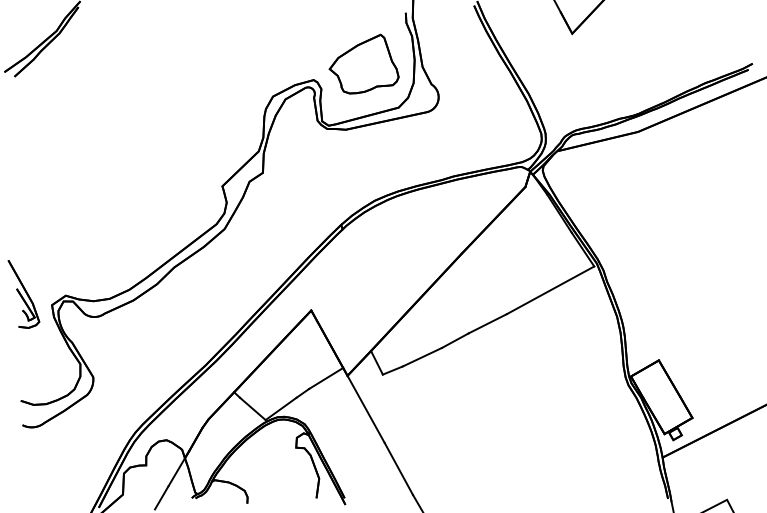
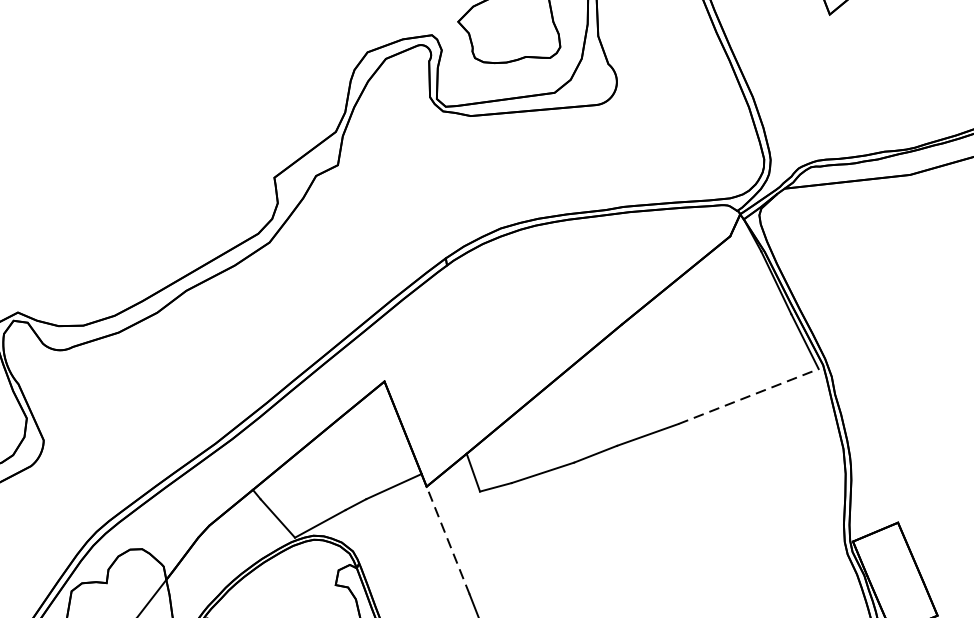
line: (550, 290) -> (748, 396), solid -> dashed
line: (365, 408) -> (447, 539), solid -> dashed

